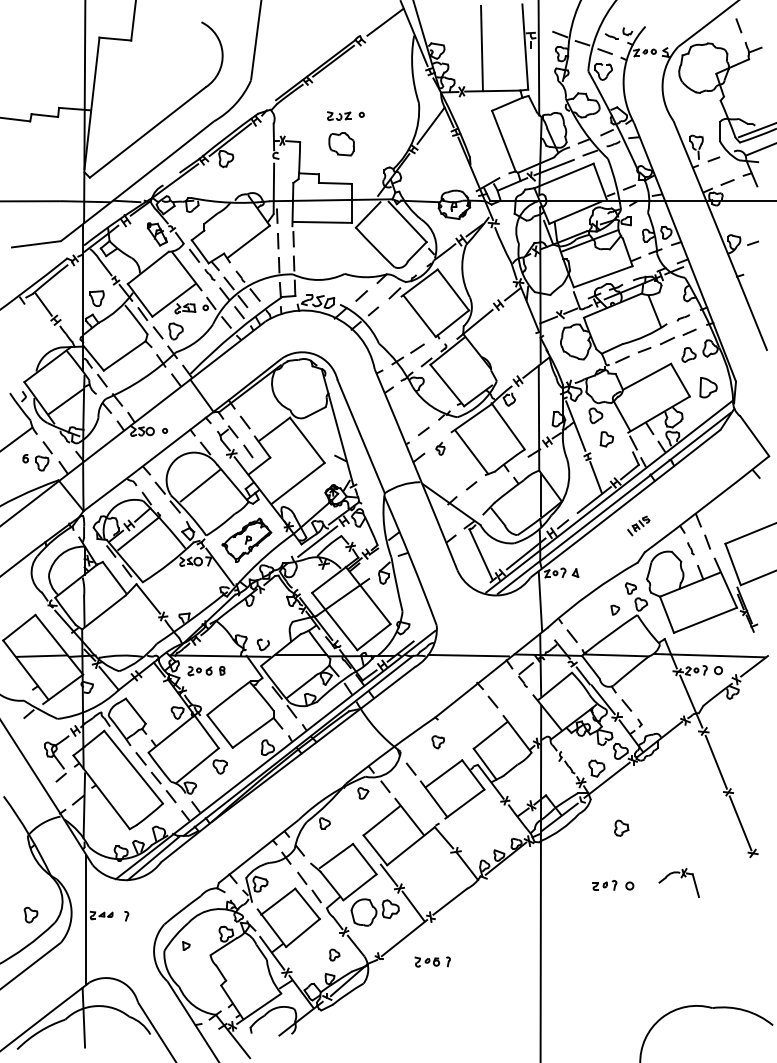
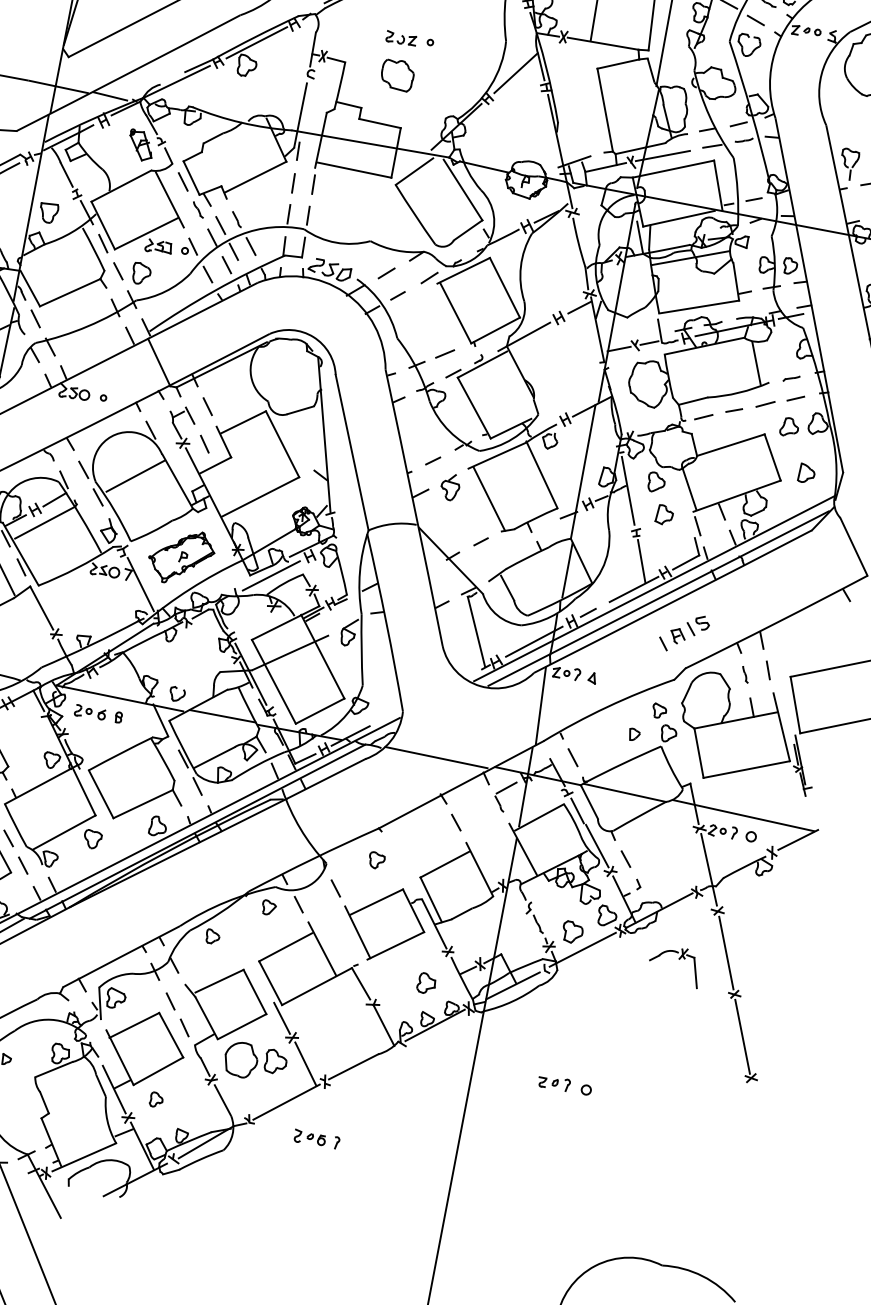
part: (708, 387) -> (806, 473), size x0.71
part: (440, 448) -> (450, 486), size x1.67
part: (638, 525) -> (684, 632), size x1.67
part: (621, 827) -> (426, 982), moved
part: (678, 882) -> (674, 964), moved
part: (334, 954) -> (156, 1099), moved

